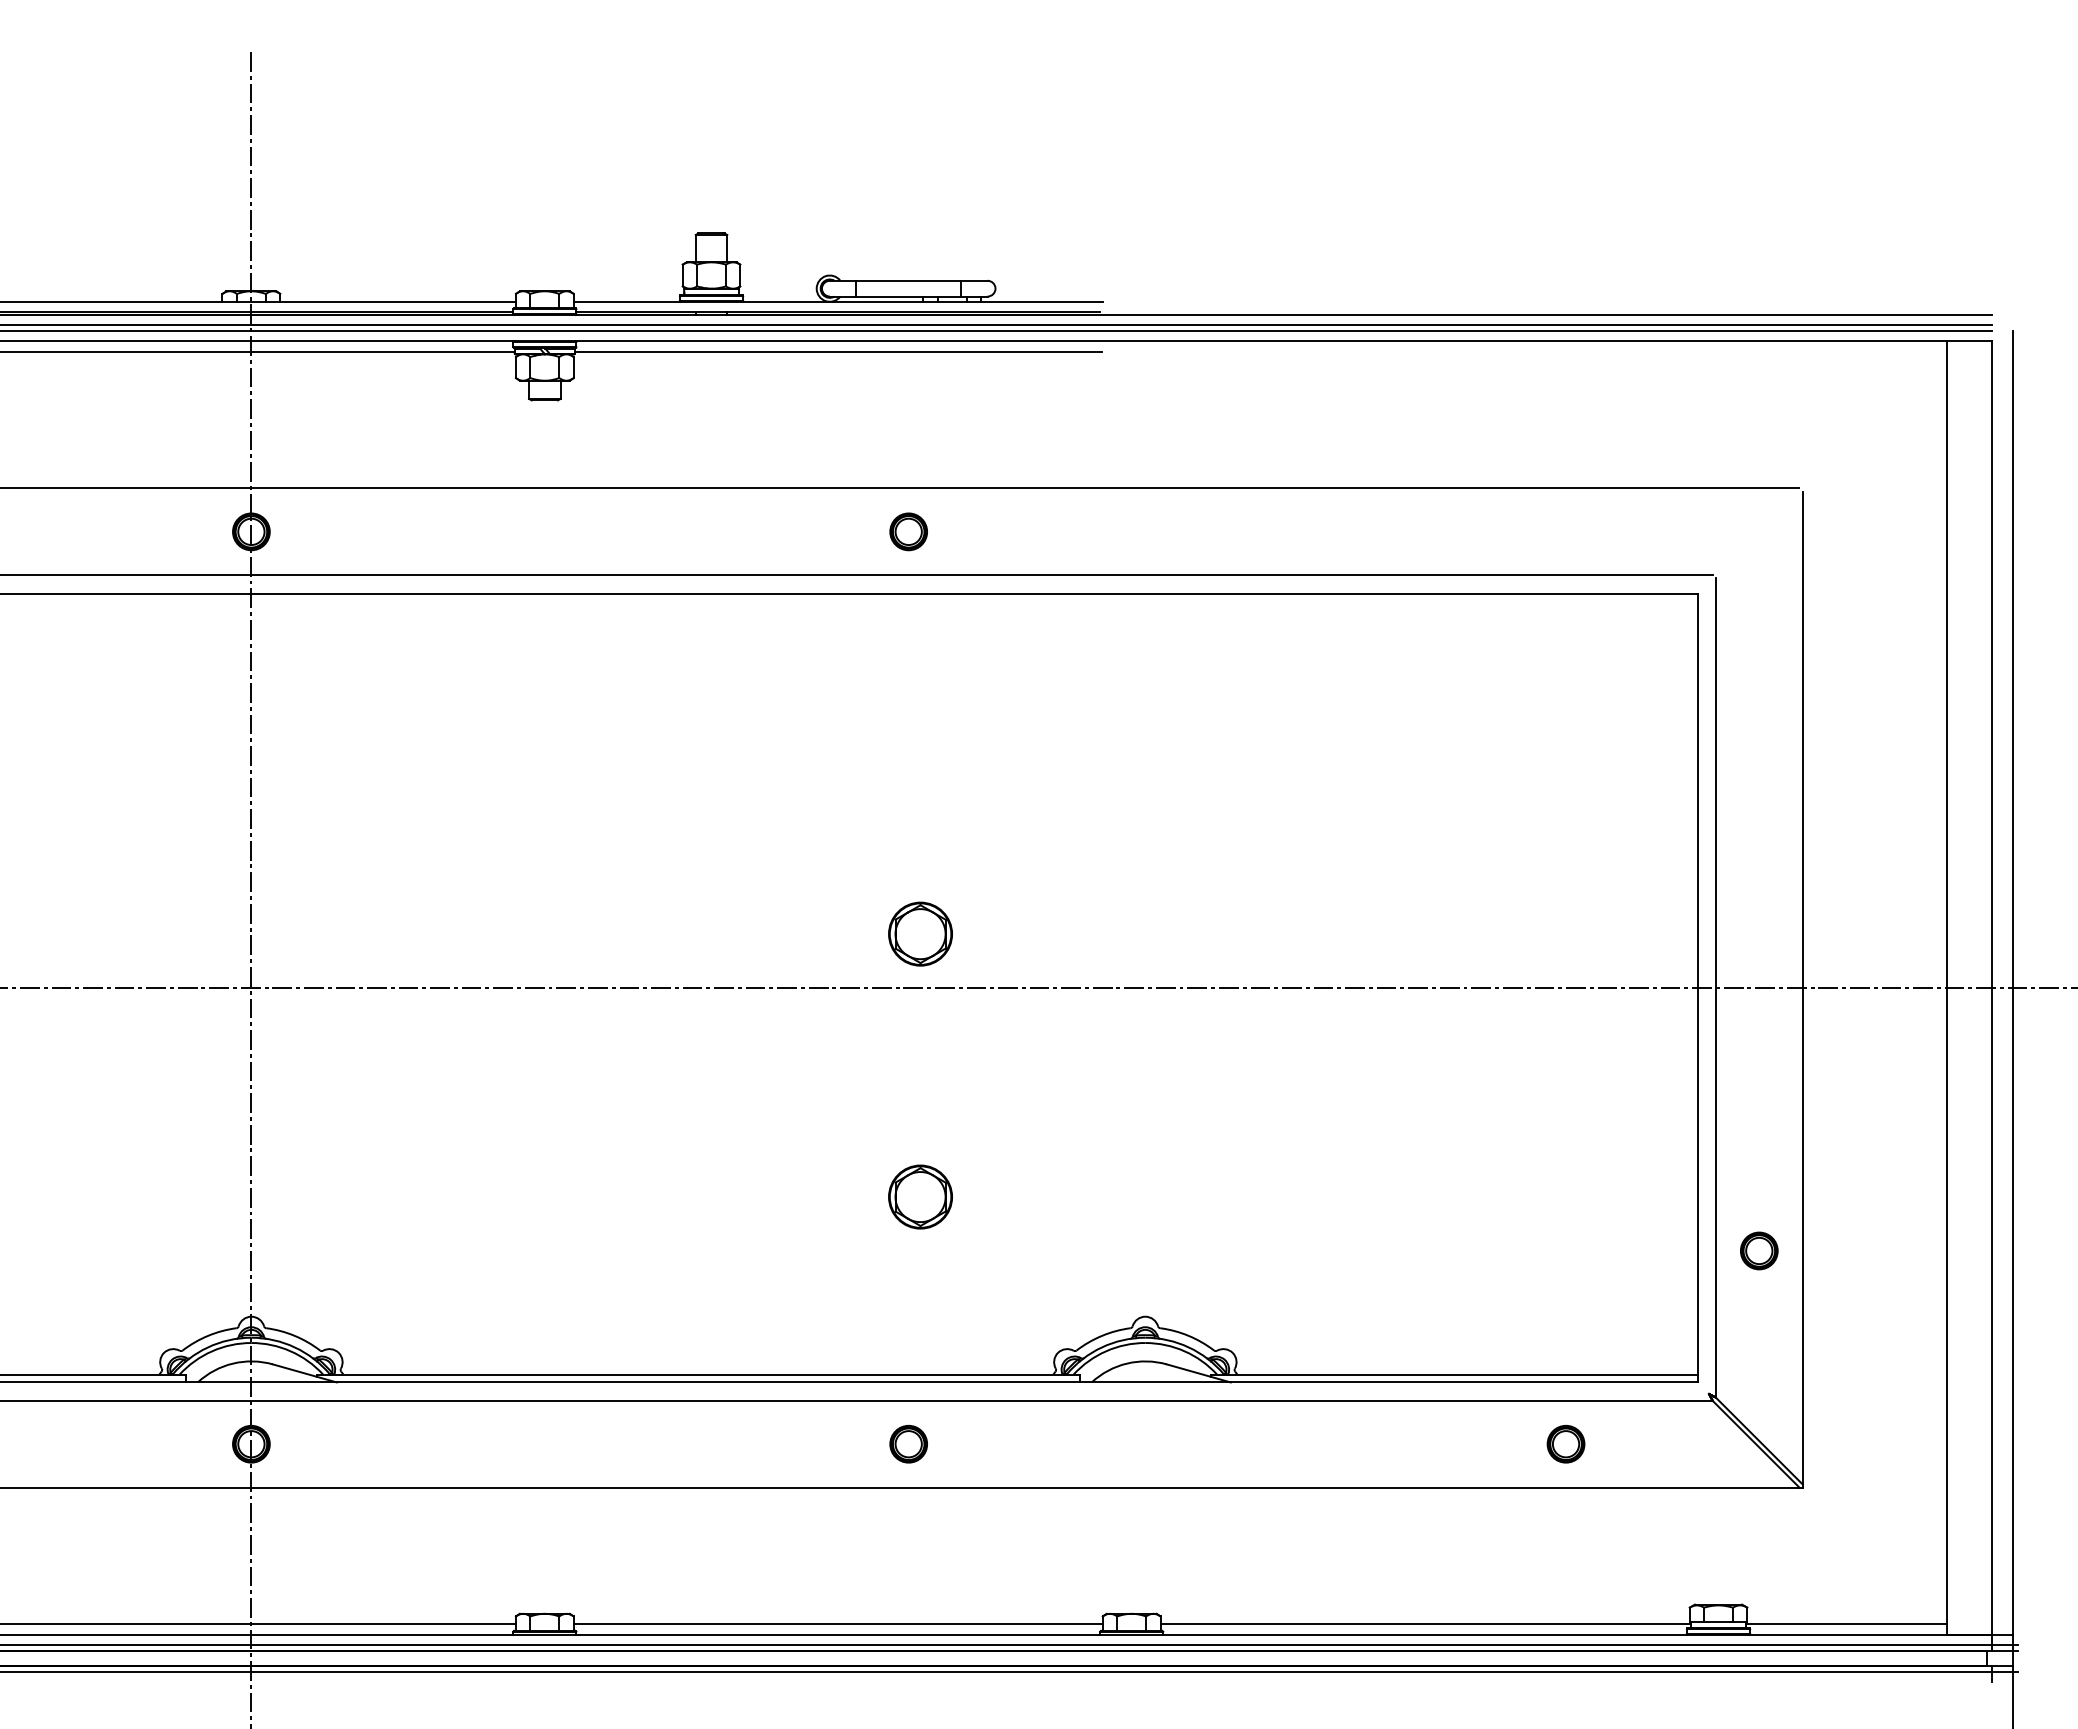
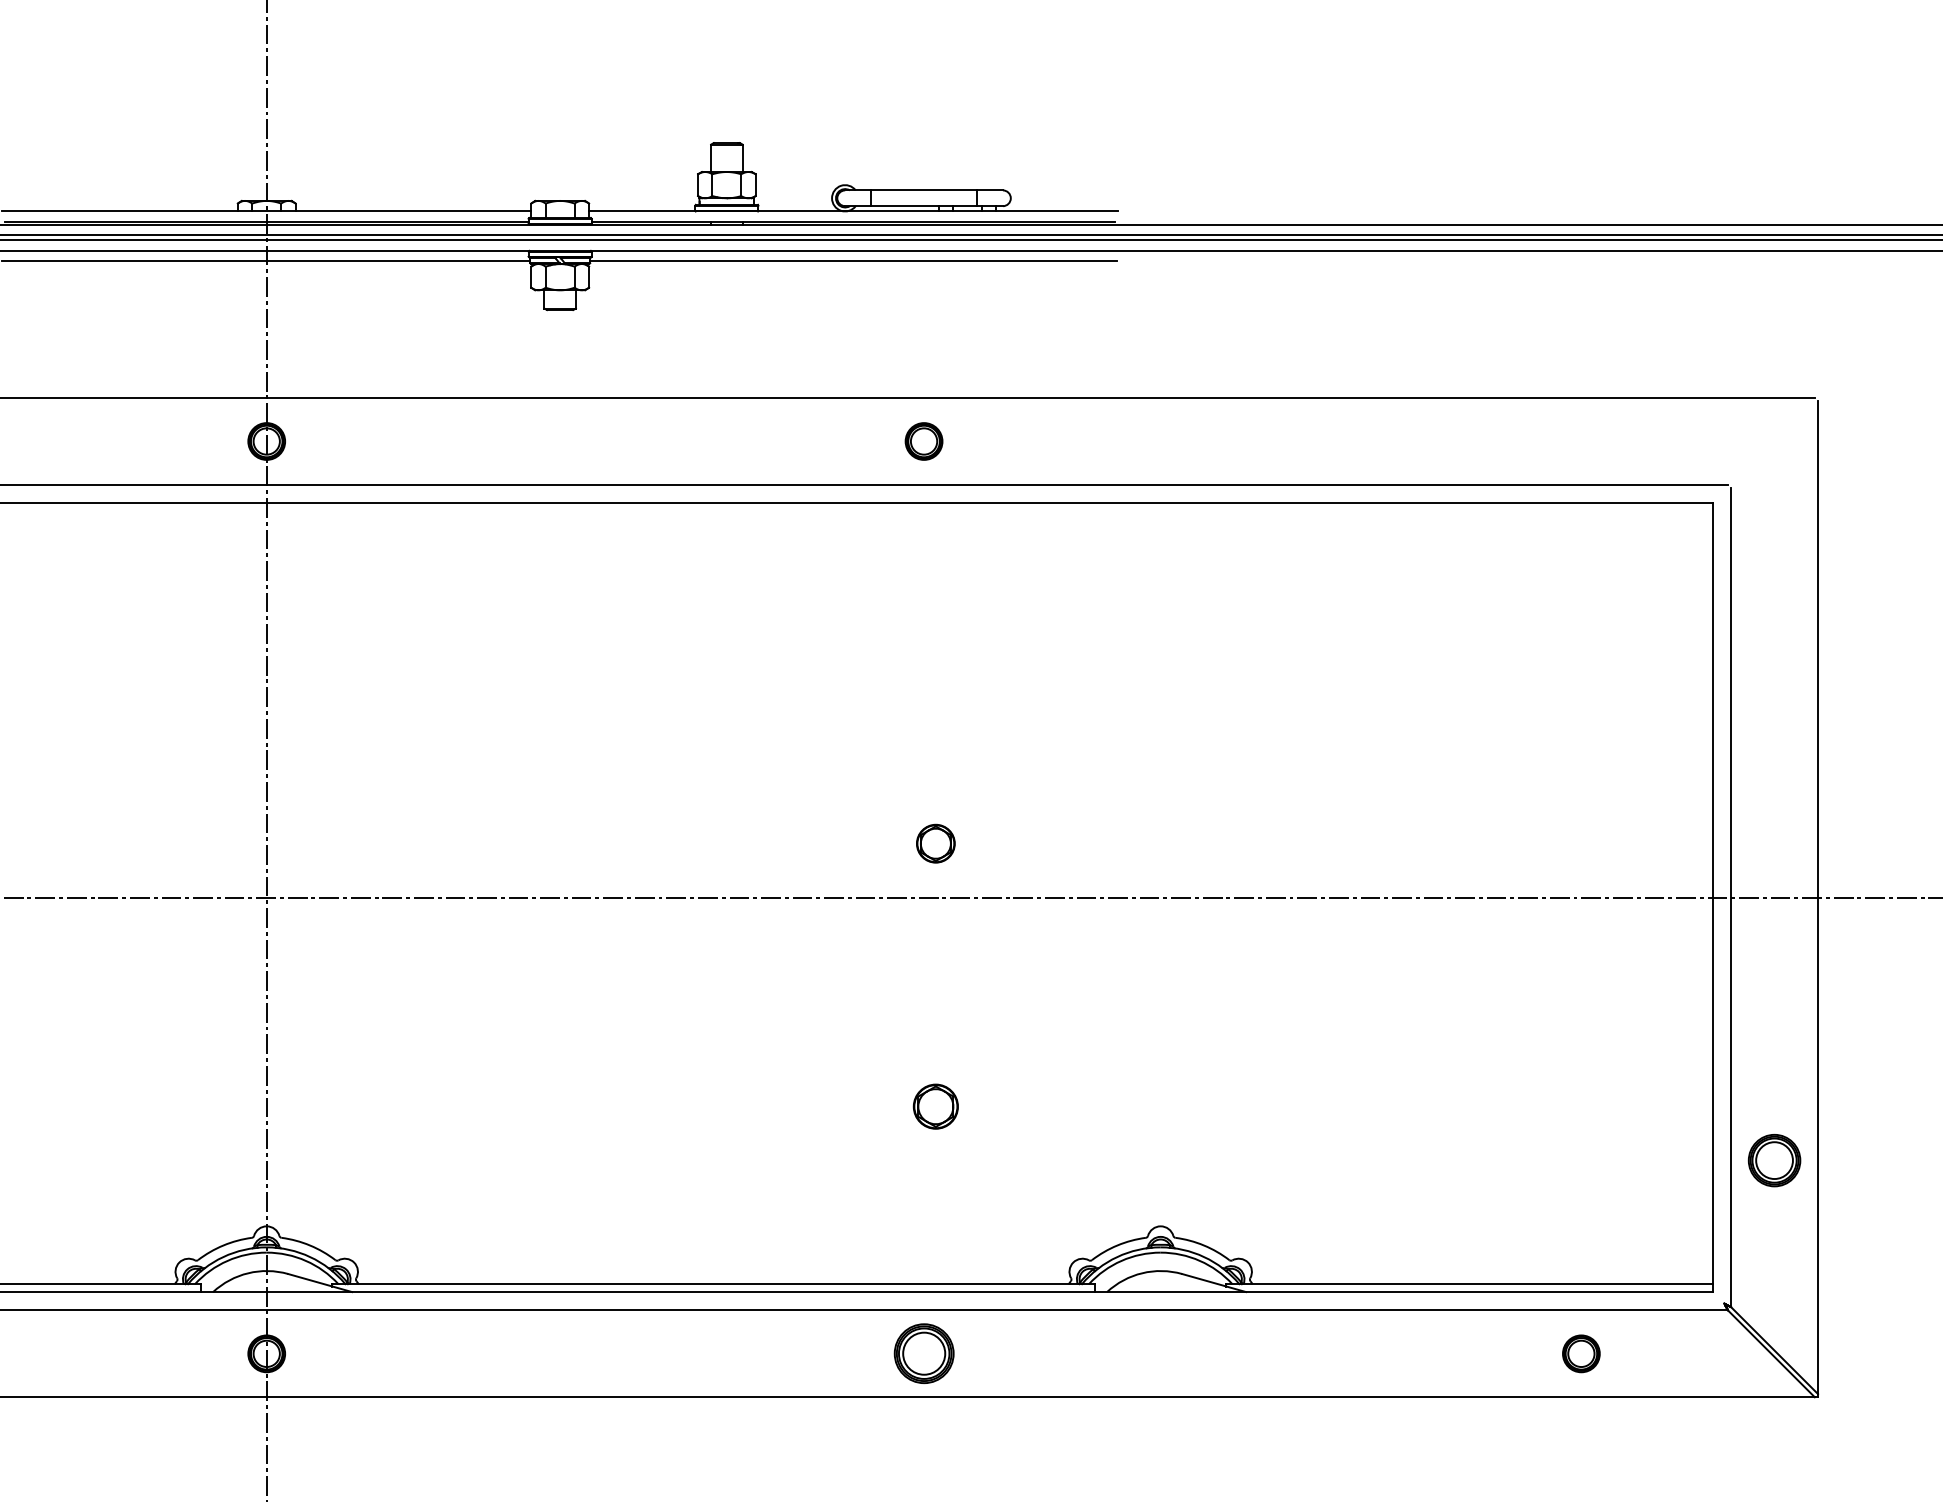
part: (920, 933) -> (935, 843), size x0.6
part: (920, 1196) -> (935, 1106), size x0.7
part: (1759, 1250) -> (1774, 1160), size x1.4
part: (908, 1444) -> (923, 1354), size x1.6

